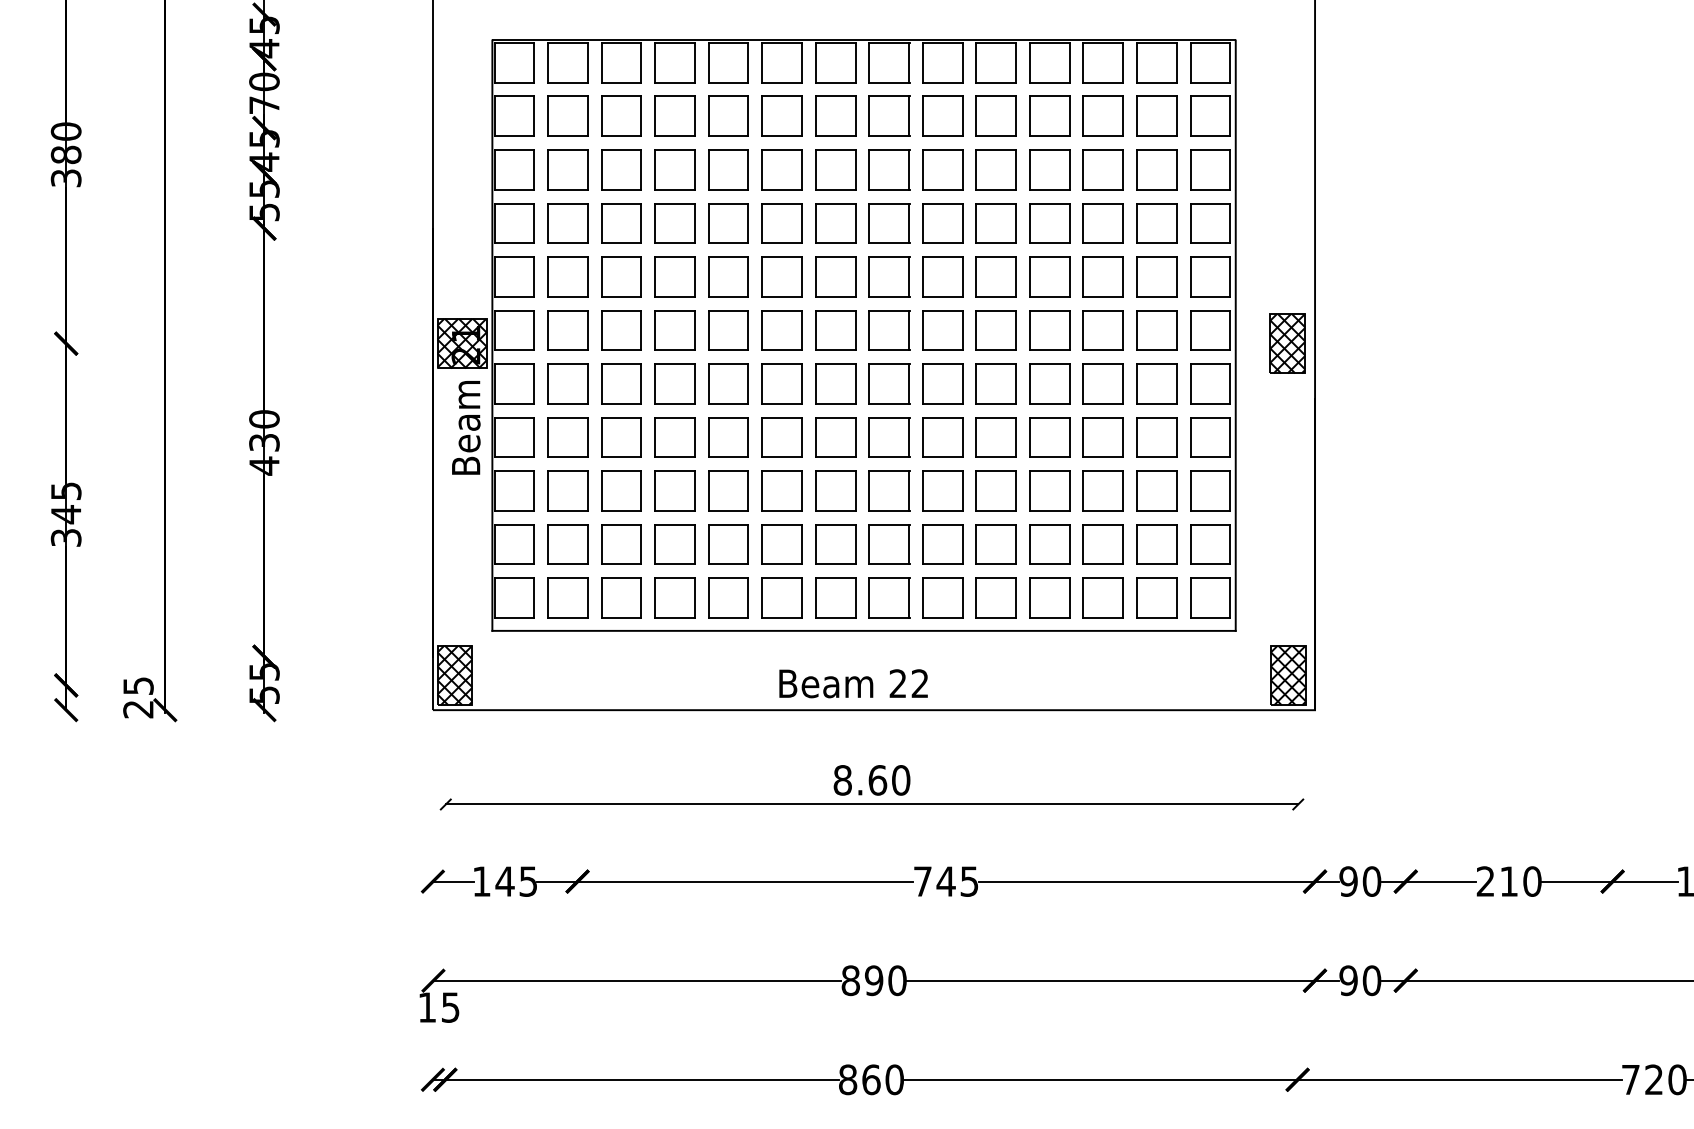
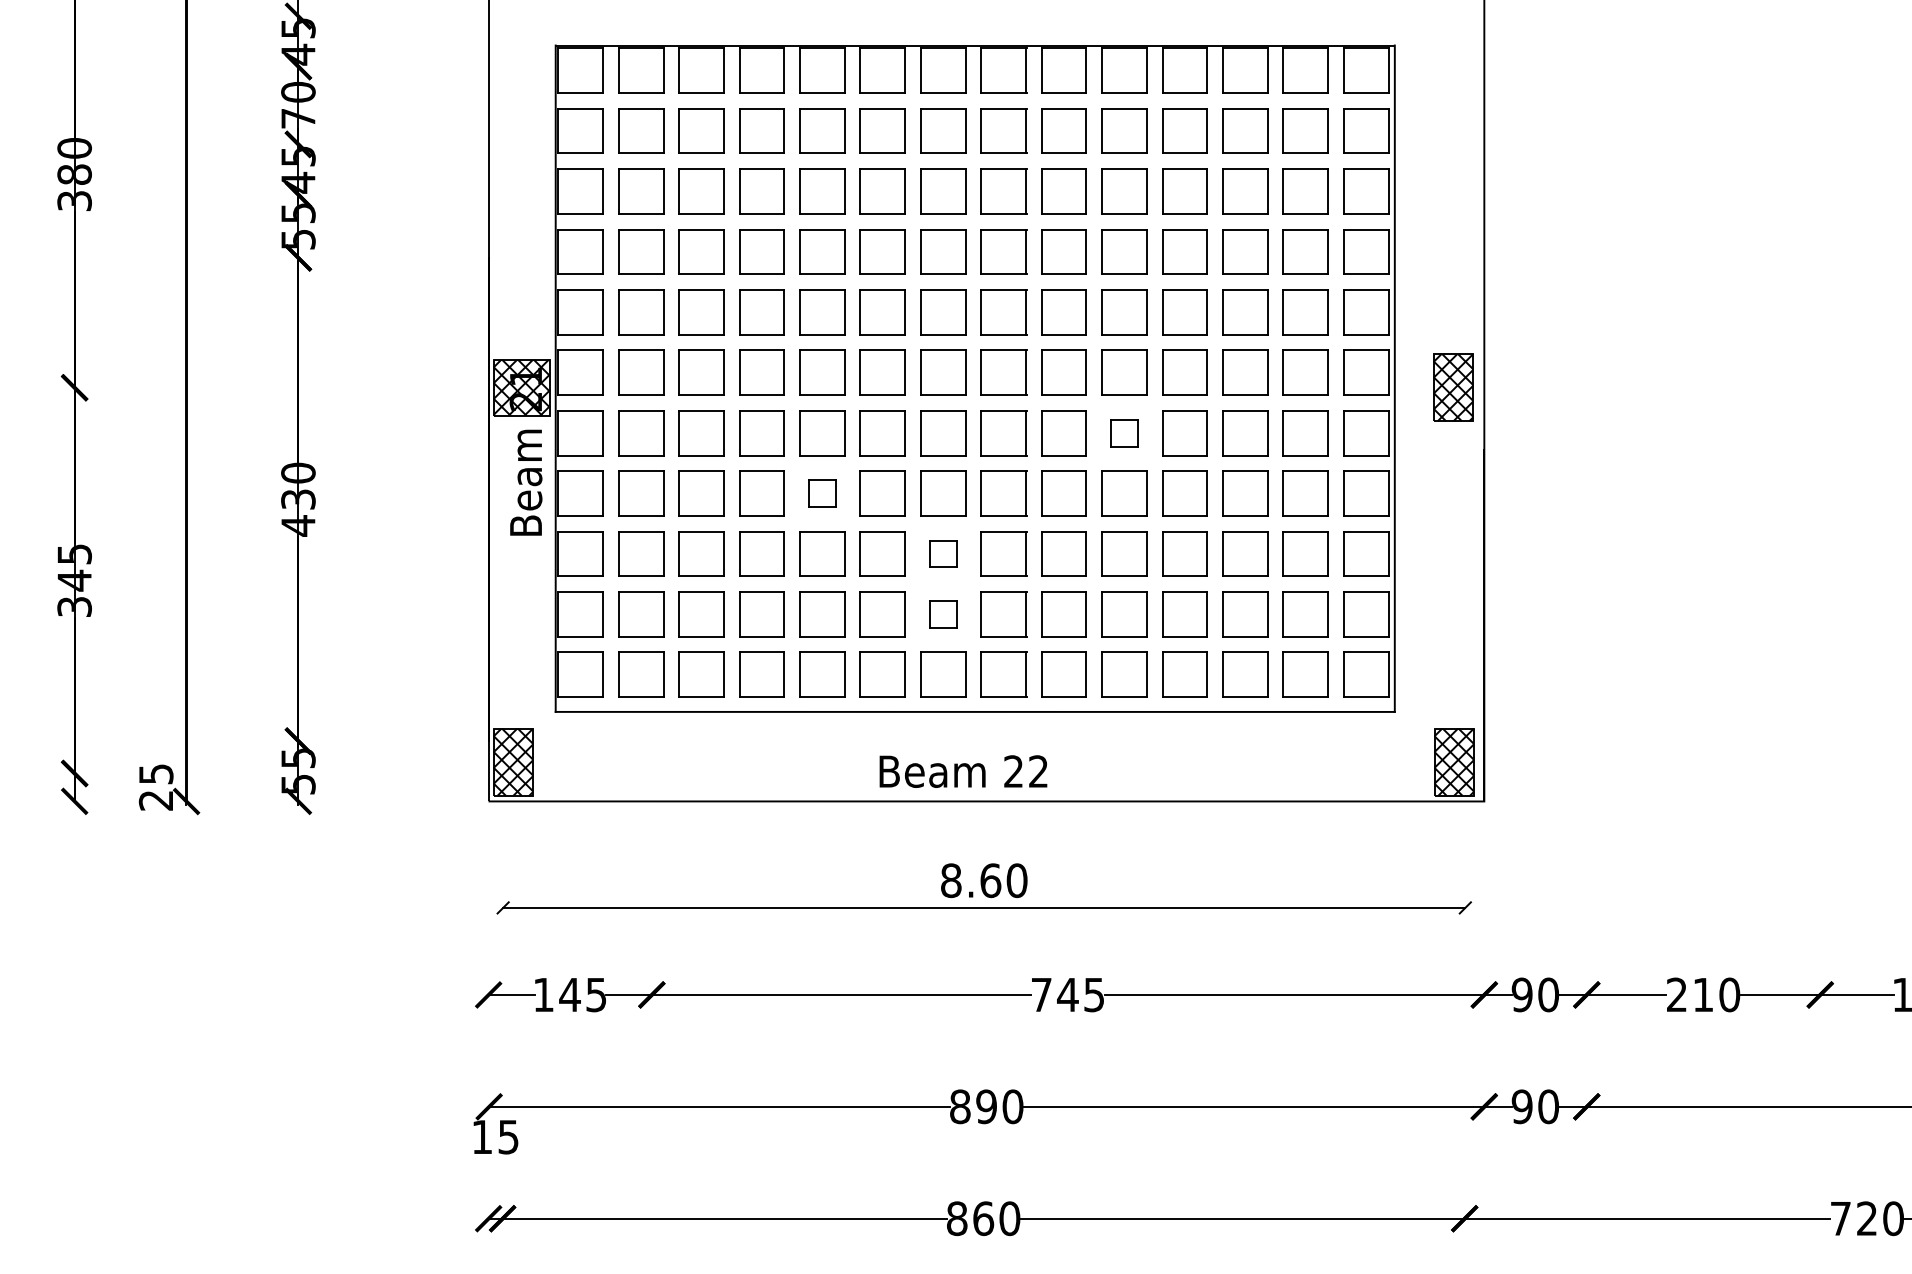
part: (995, 383) -> (1123, 432), size x0.6
part: (728, 437) -> (822, 493), size x0.6
part: (835, 490) -> (943, 553), size x0.6
part: (835, 544) -> (943, 614), size x0.6

